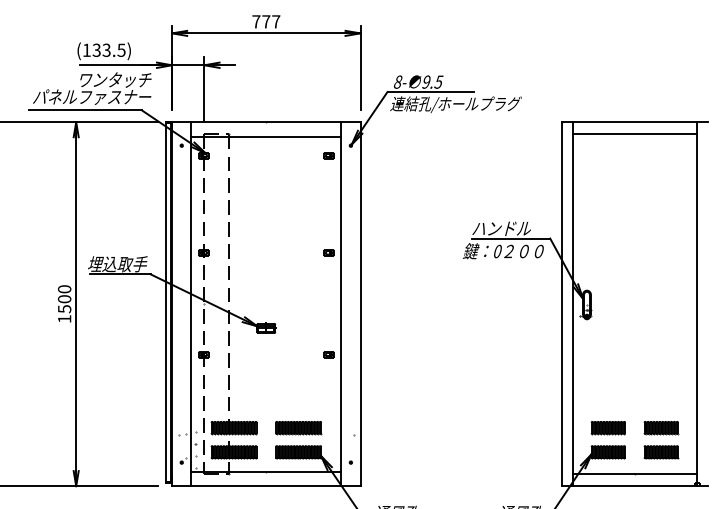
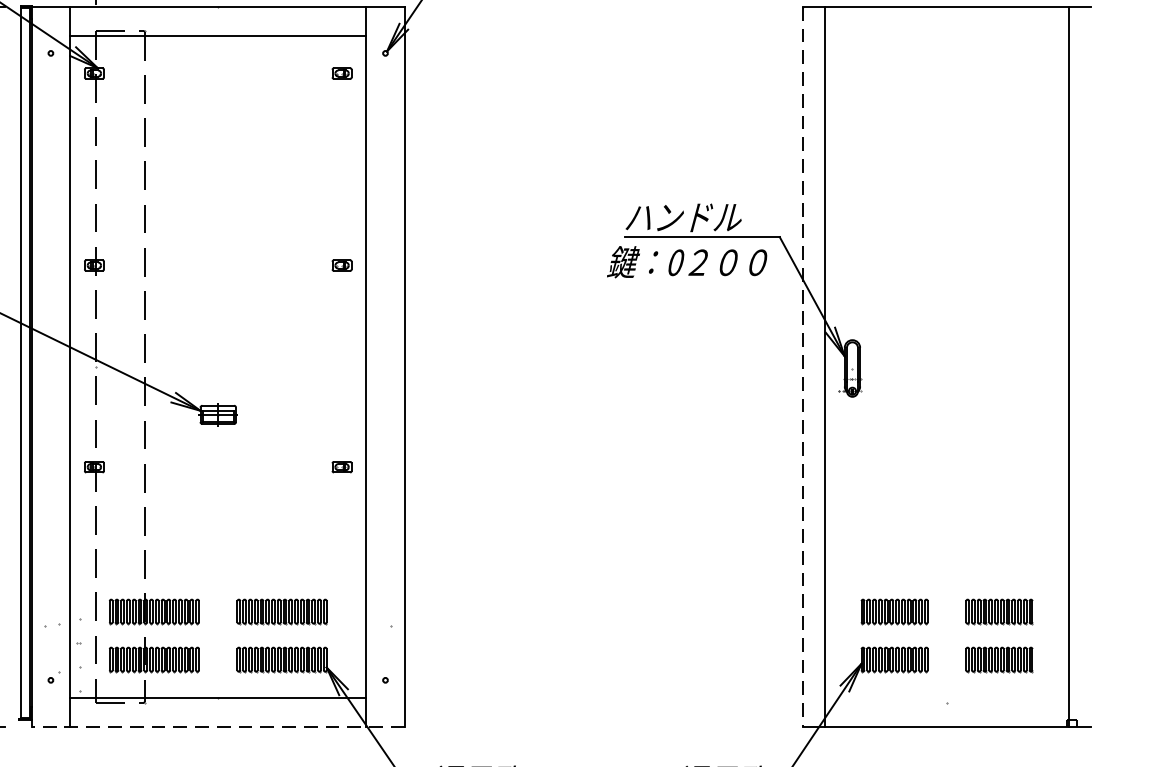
line: (634, 134) -> (946, 31), removed
line: (561, 304) -> (802, 367), solid -> dashed
line: (634, 474) -> (946, 703), removed
line: (265, 486) -> (216, 727), solid -> dashed

